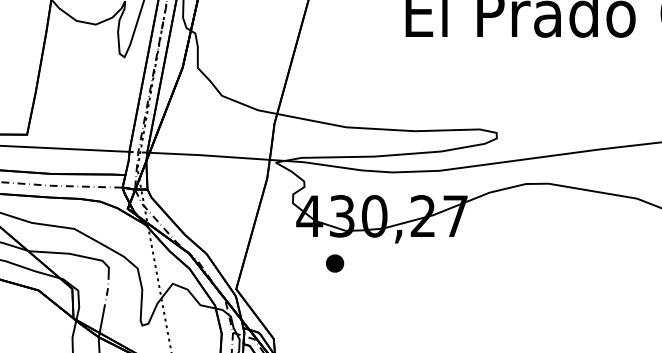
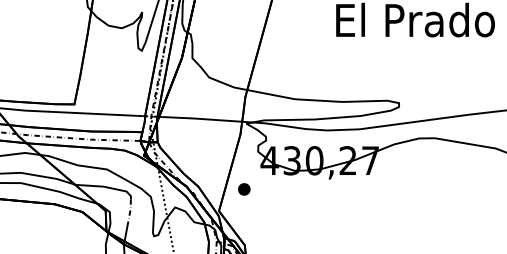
part: (335, 263) -> (244, 189), moved

